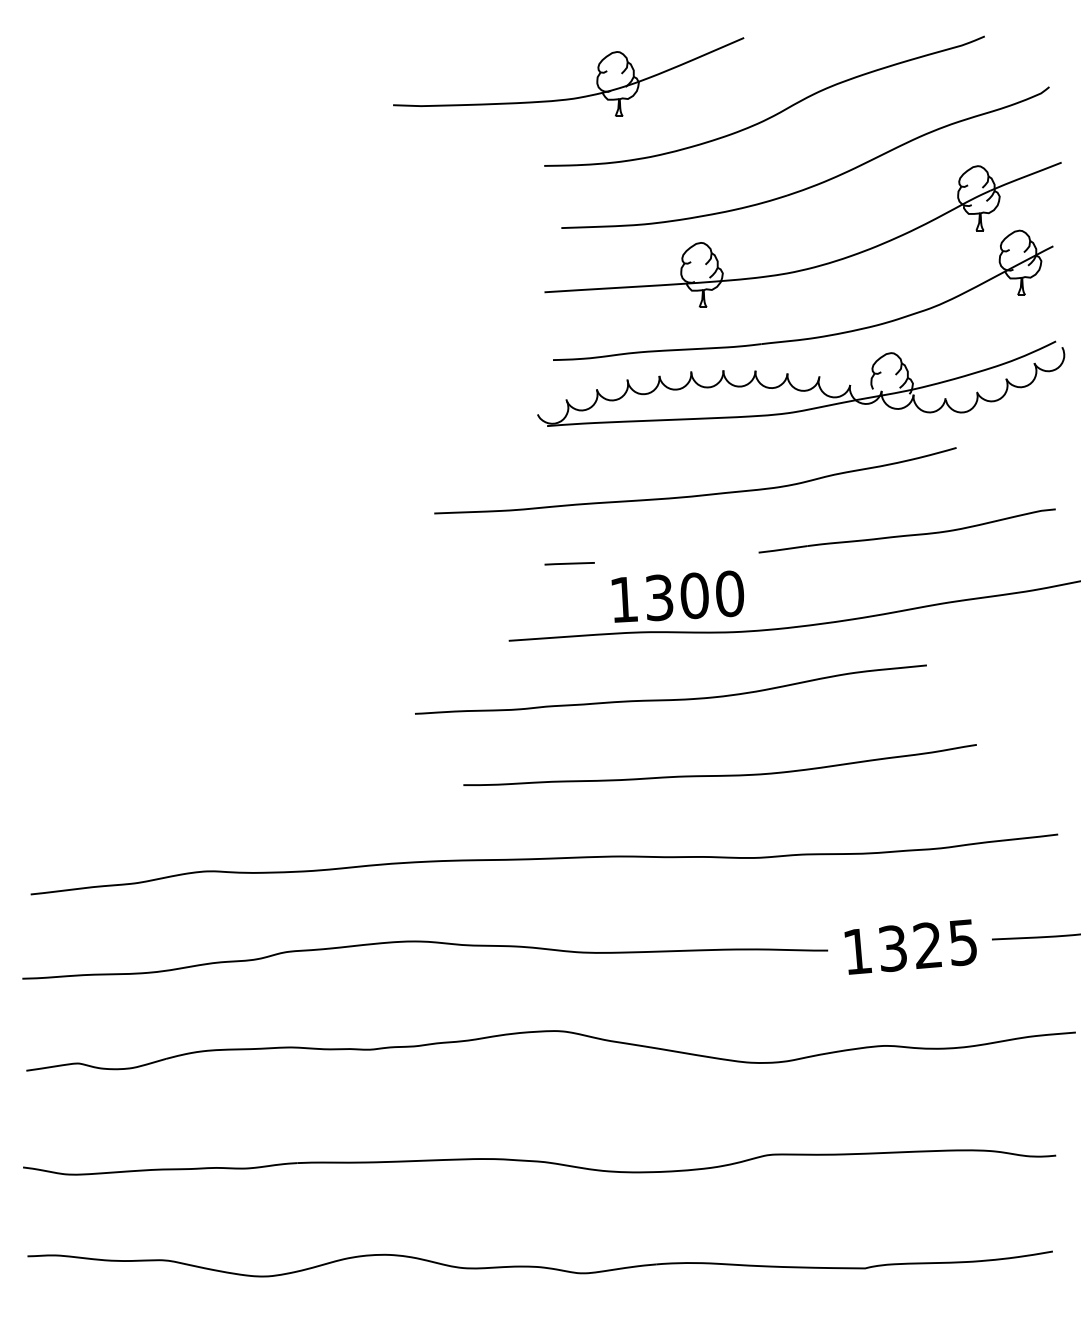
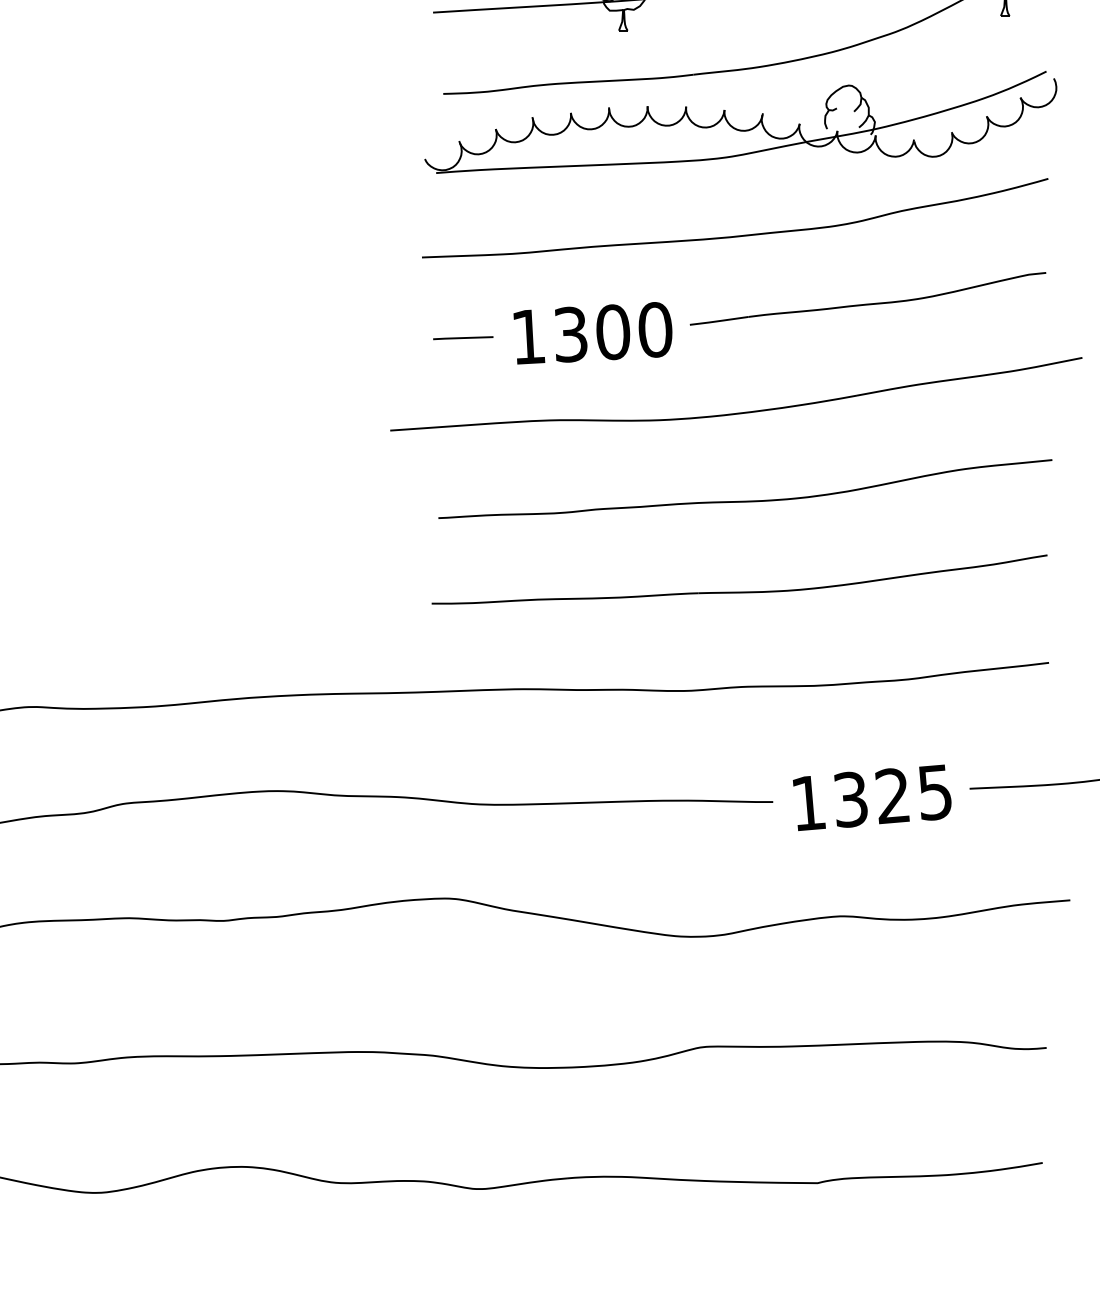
curve: (698, 494) -> (738, 234), moved
text: (677, 596) -> (592, 333), moved
curve: (670, 699) -> (744, 500), moved
part: (722, 774) -> (742, 590), moved

